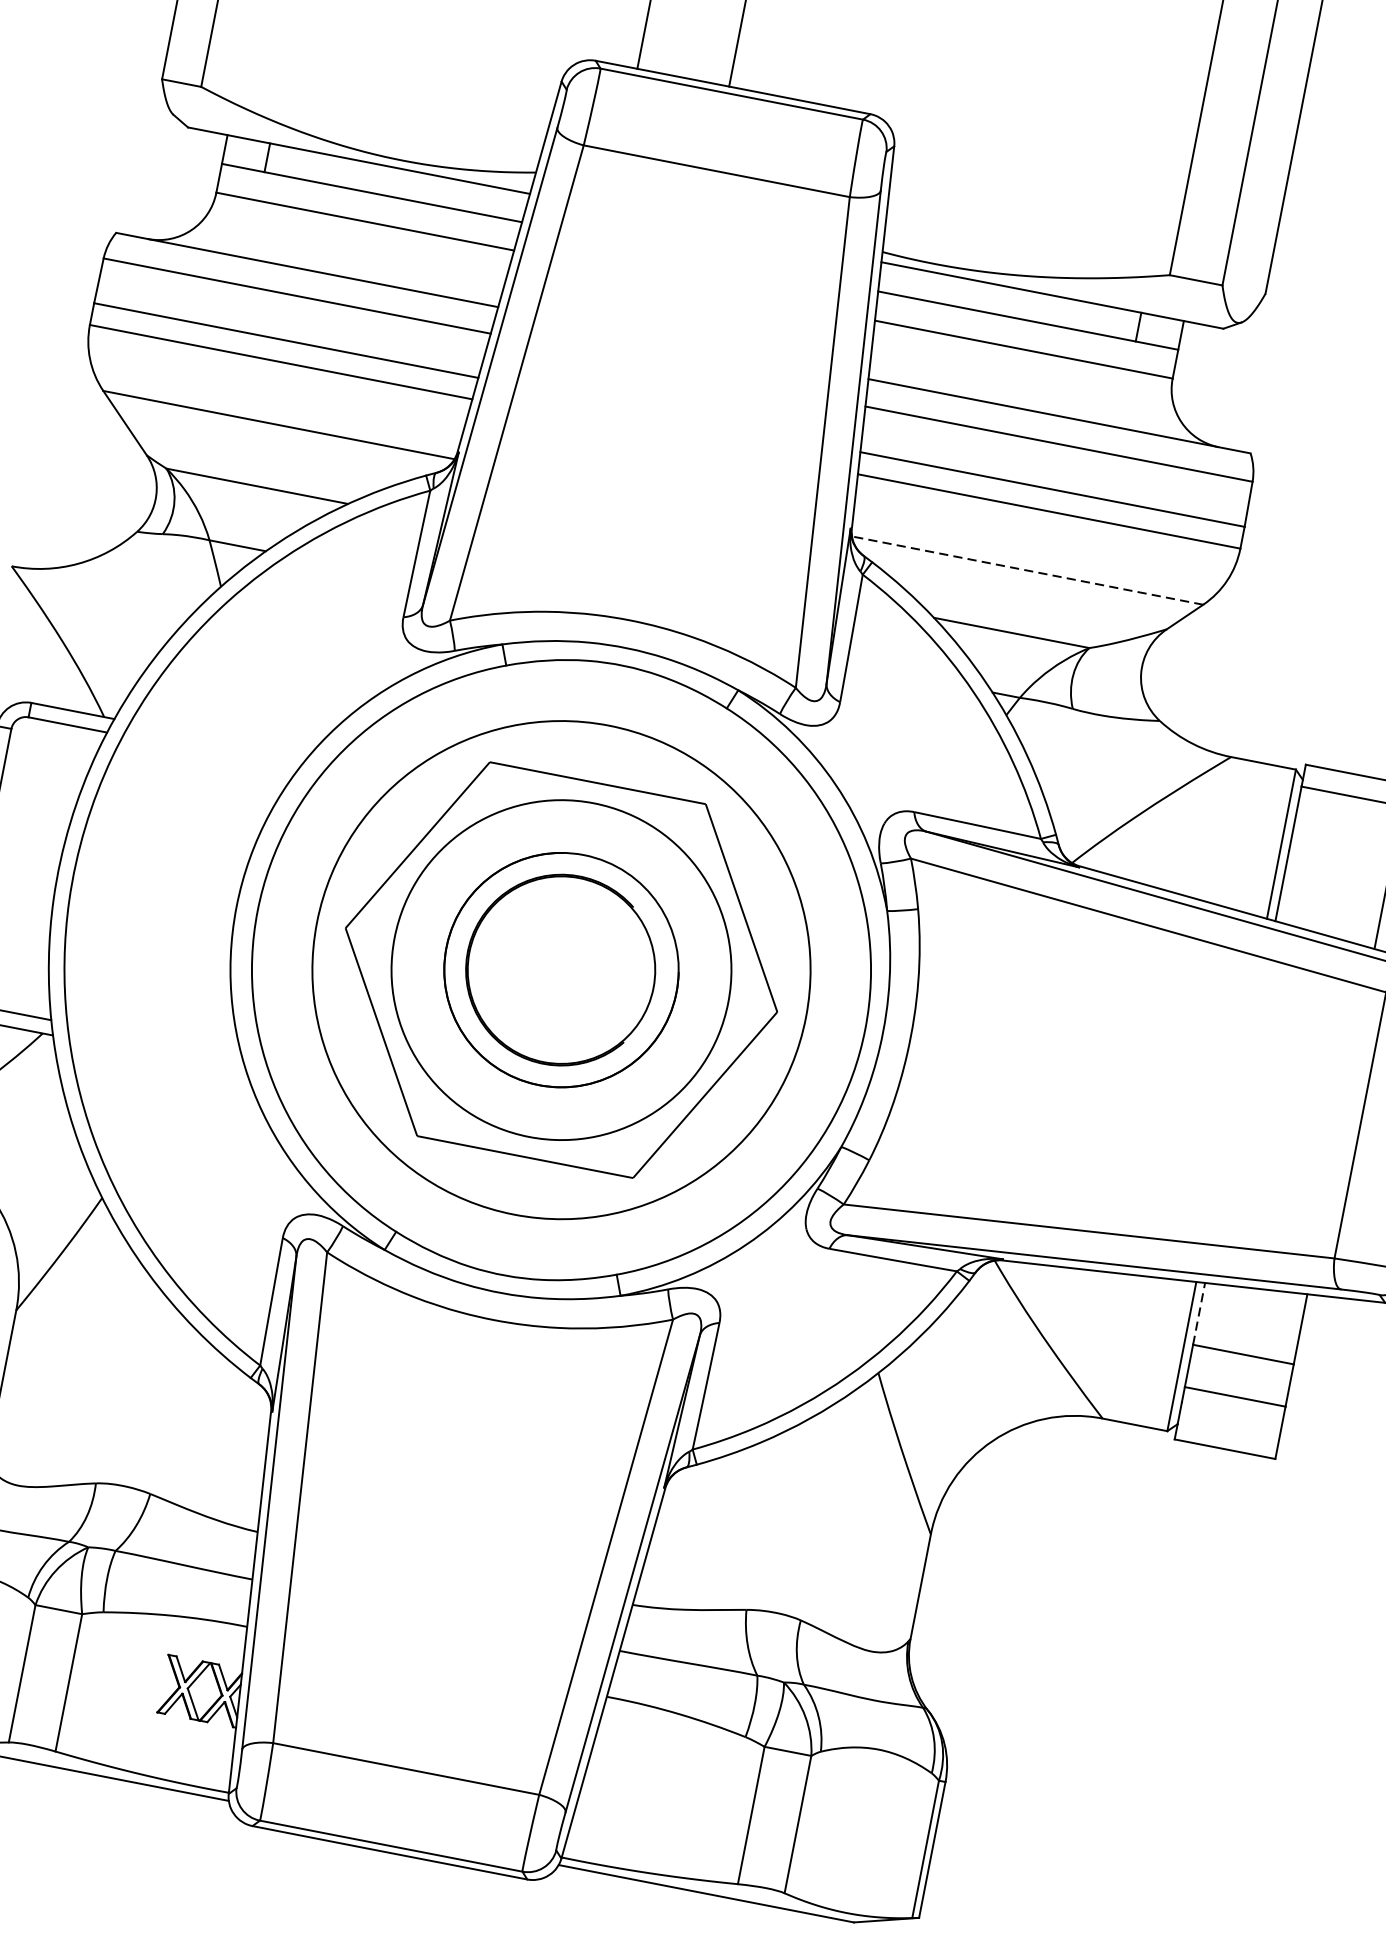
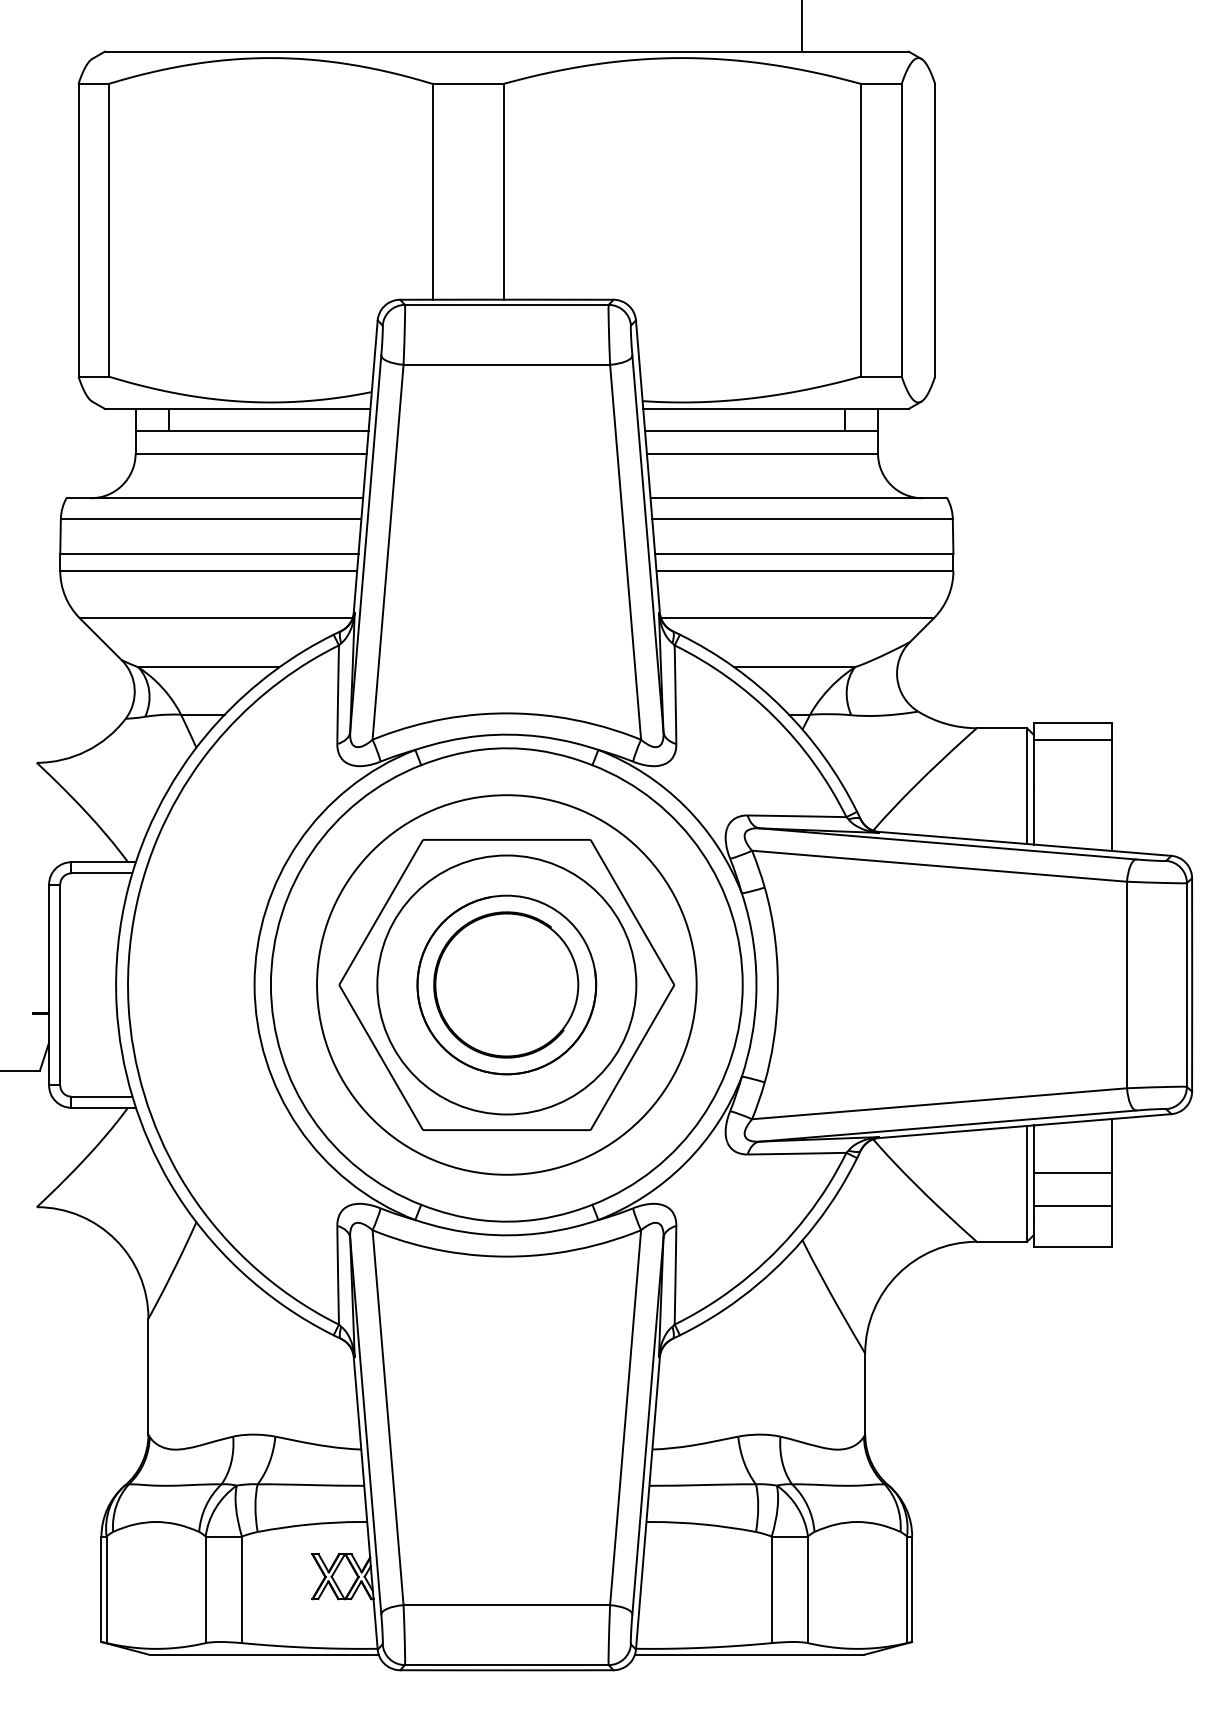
line: (1026, 570) -> (796, 618), dashed -> solid
line: (1198, 1312) -> (1033, 1148), dashed -> solid

